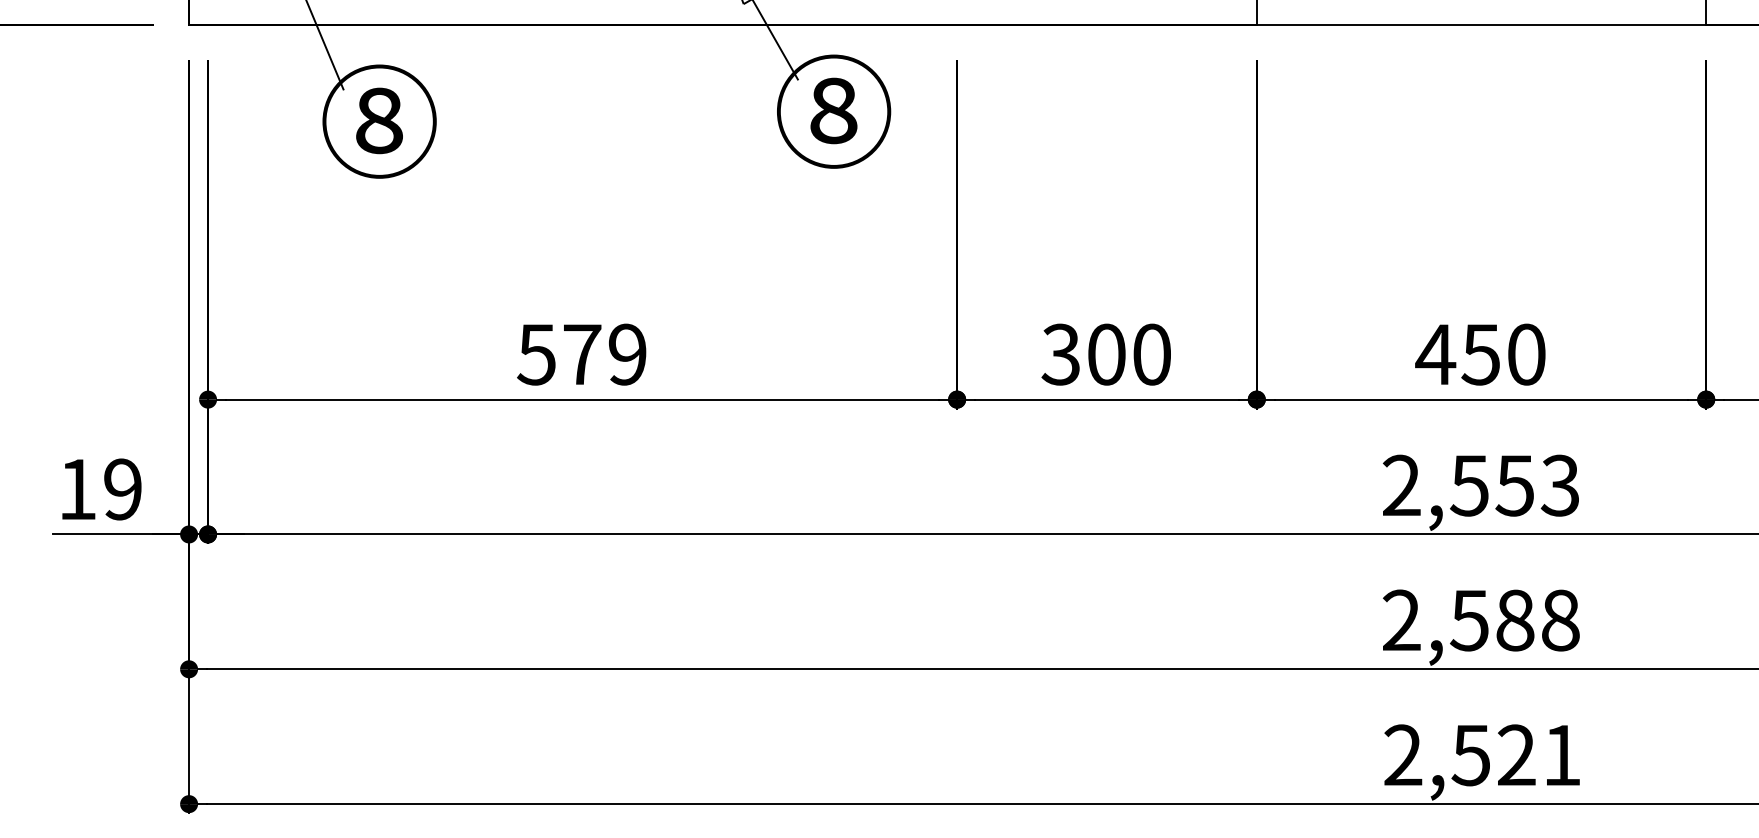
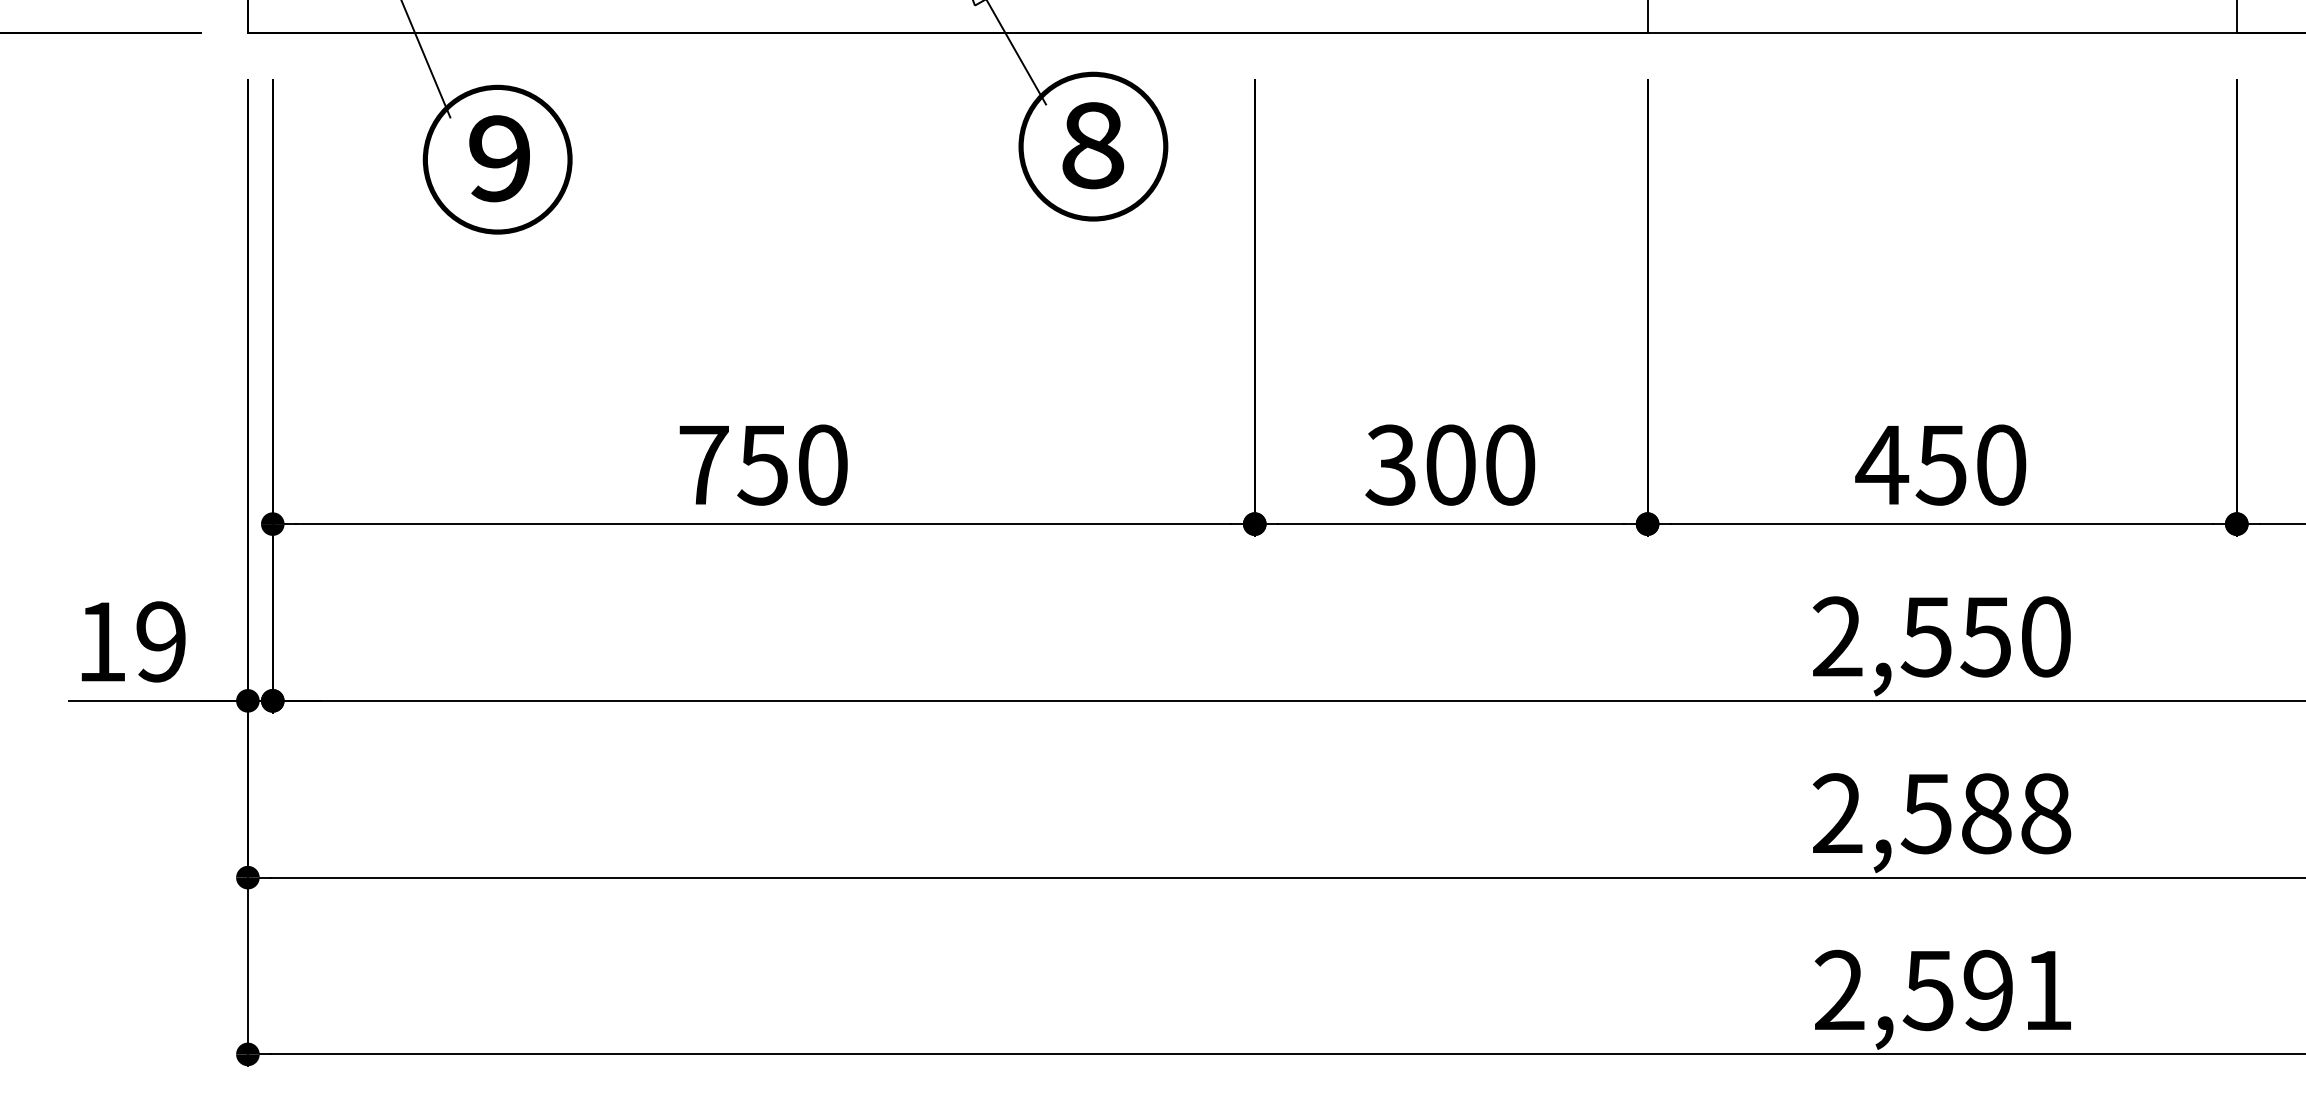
text: (379, 120) -> (497, 158), ⑧ -> ⑨
text: (581, 354) -> (762, 464), 579 -> 750
text: (1560, 485) -> (2045, 636), 2,553 -> 2,550
text: (1516, 755) -> (1988, 990), 2,521 -> 2,591

